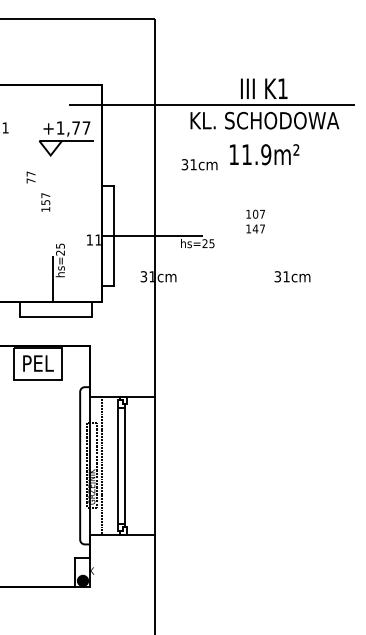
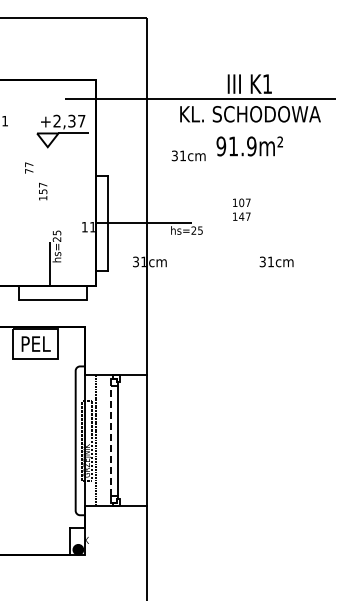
text: (68, 127) -> (64, 120), +1,77 -> +2,37
text: (234, 154) -> (221, 146), 11.9m² -> 91.9m²
line: (118, 465) -> (111, 440), solid -> dashed

